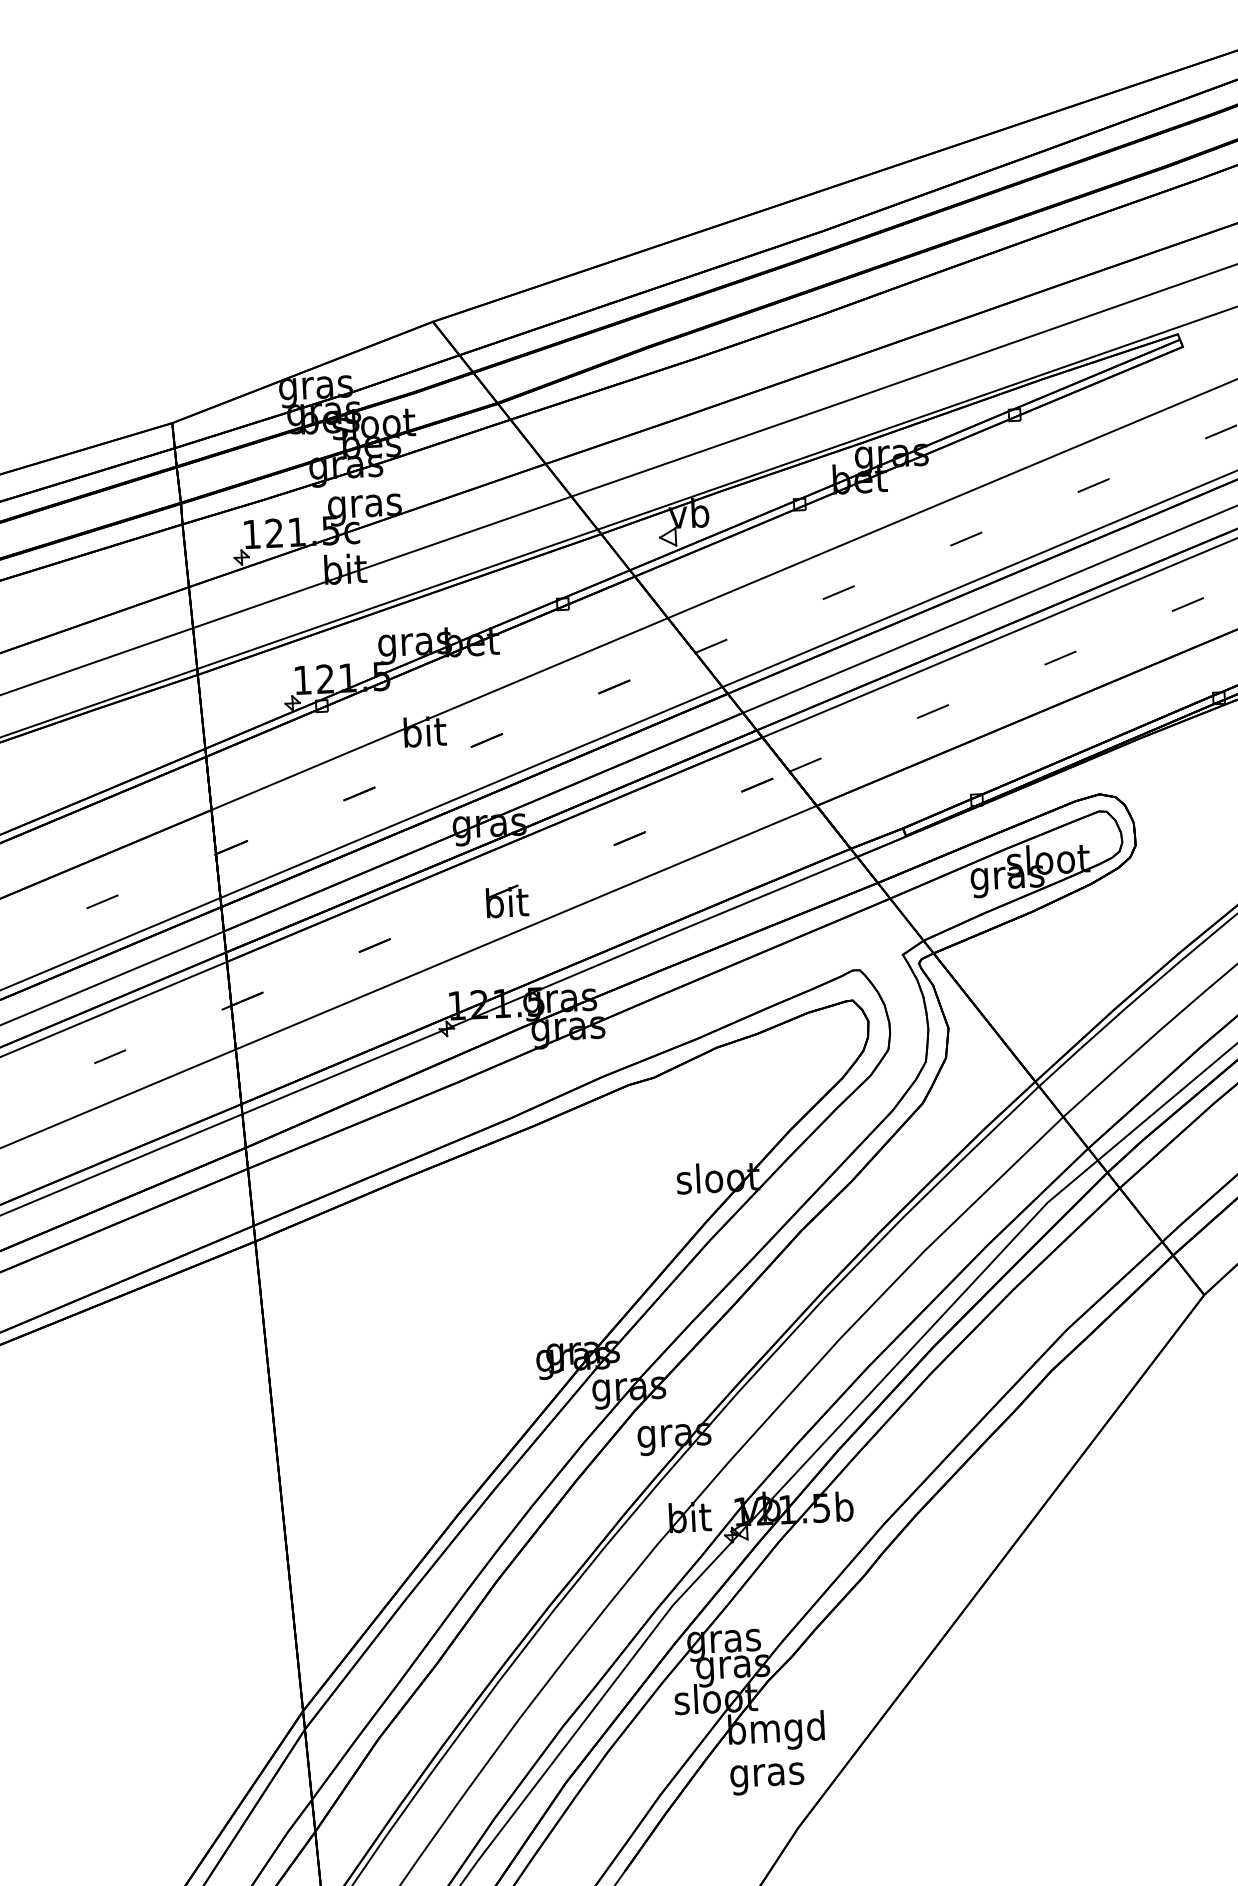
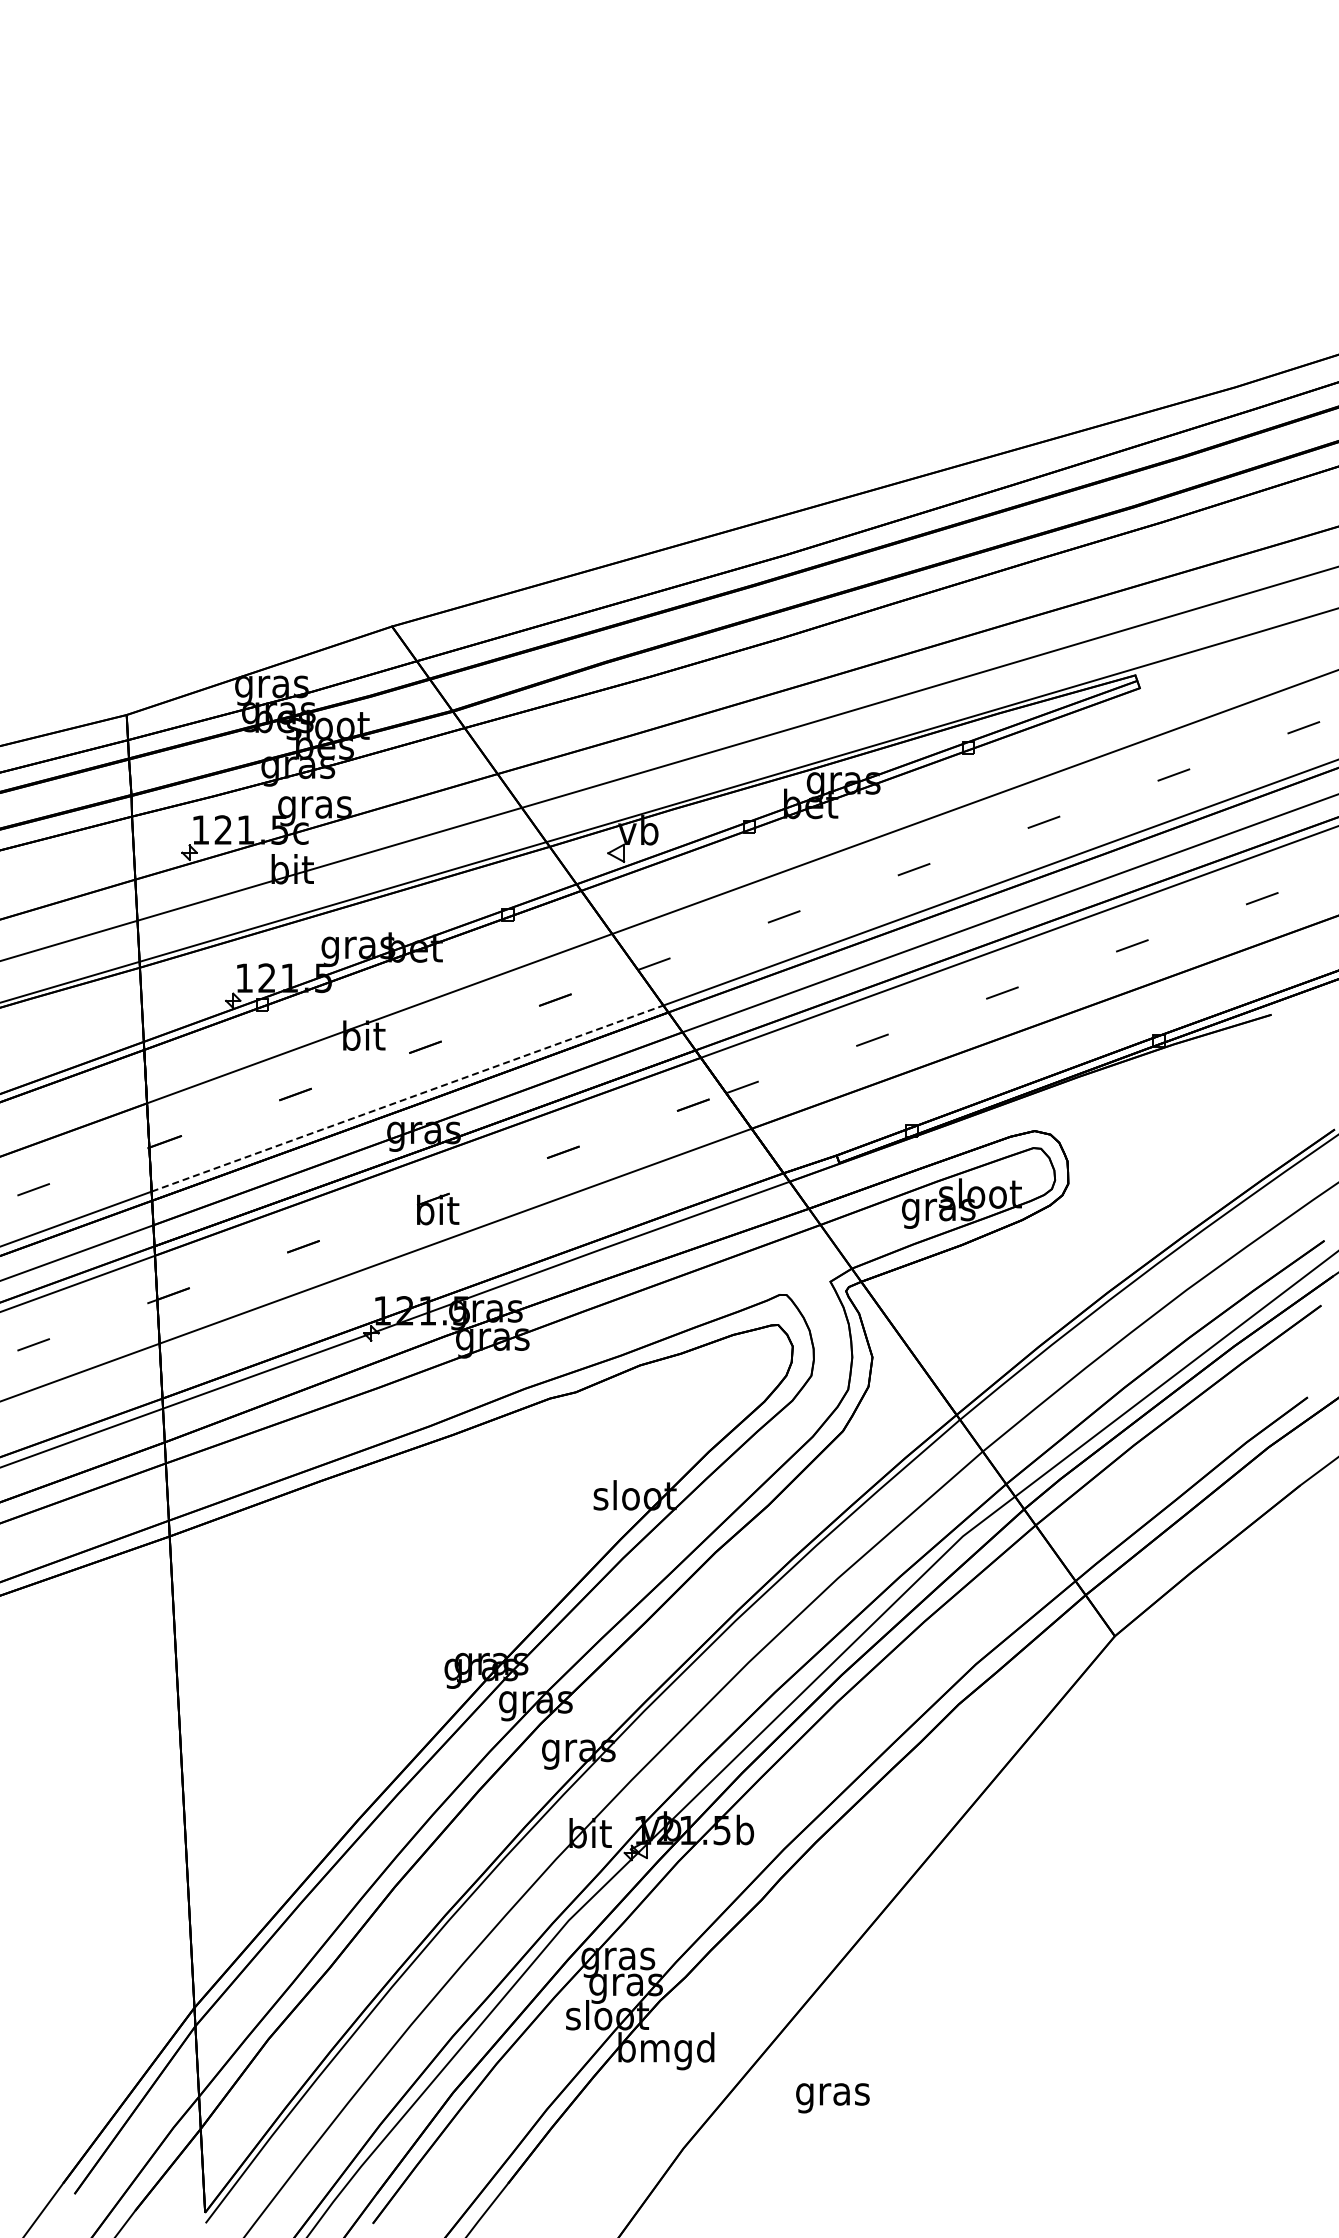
line: (472, 792) -> (408, 1098), solid -> dashed
text: (767, 1779) -> (832, 2098), moved

